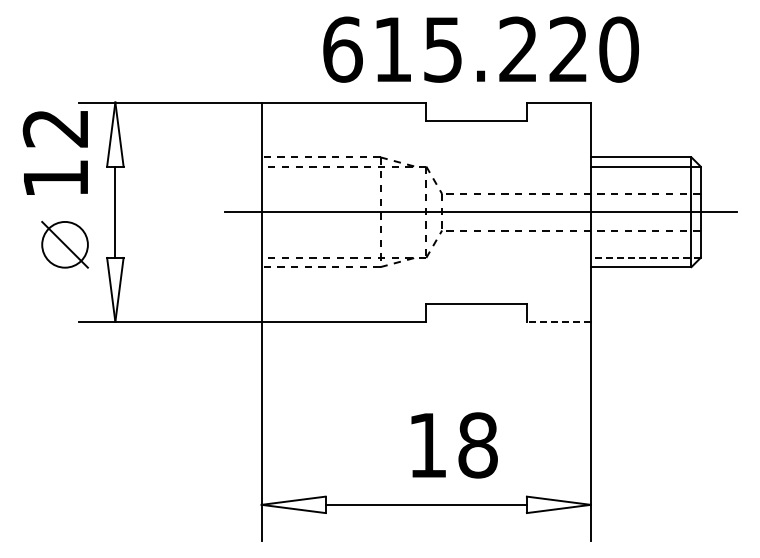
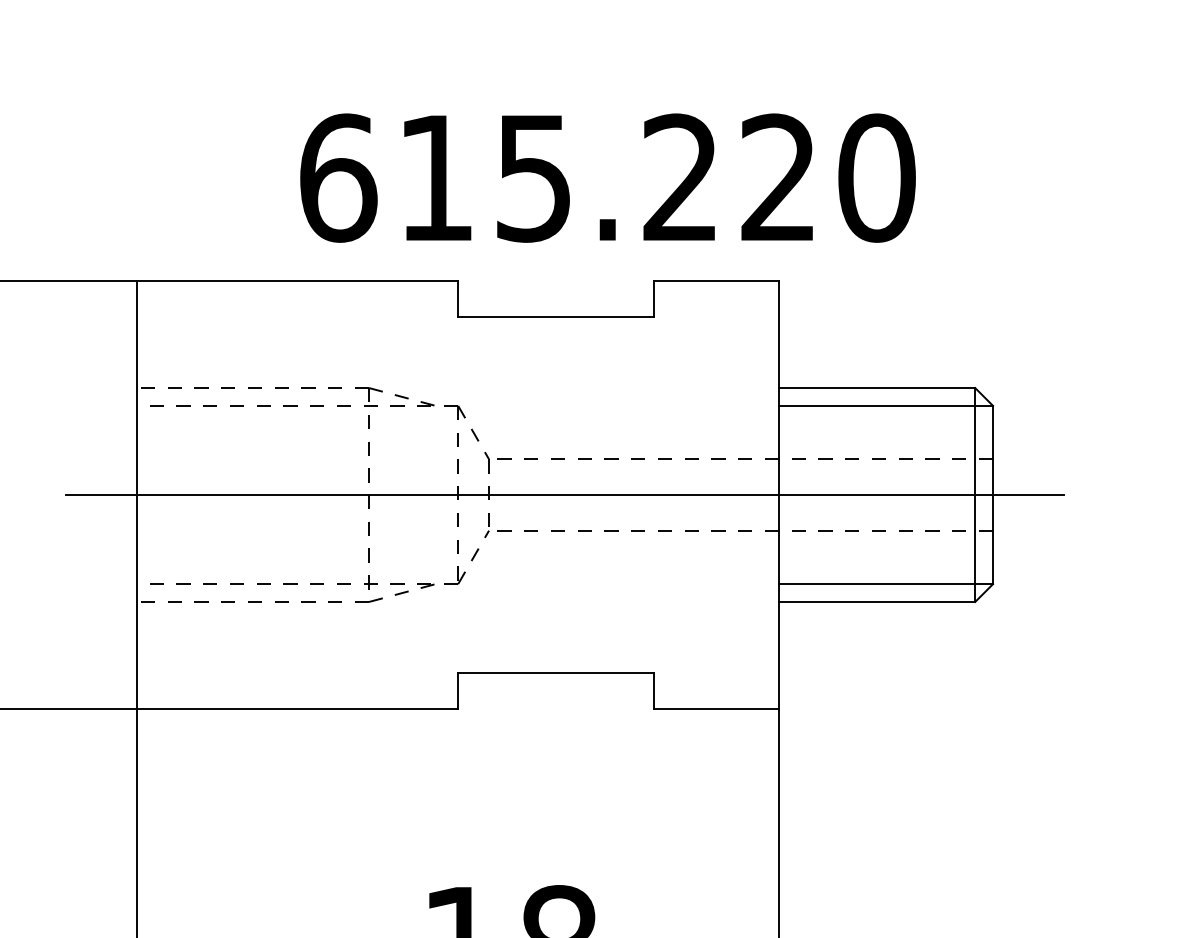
text: (480, 49) -> (606, 177), moved
line: (645, 257) -> (885, 583), dashed -> solid
line: (558, 321) -> (715, 708), dashed -> solid

